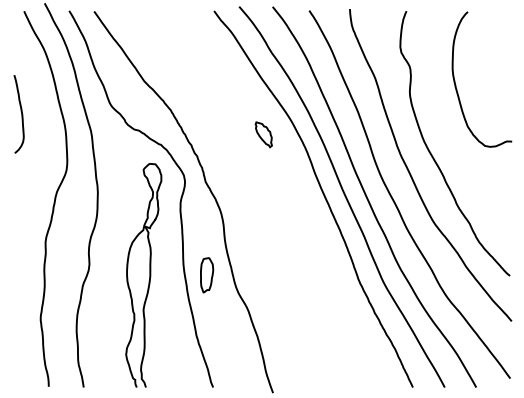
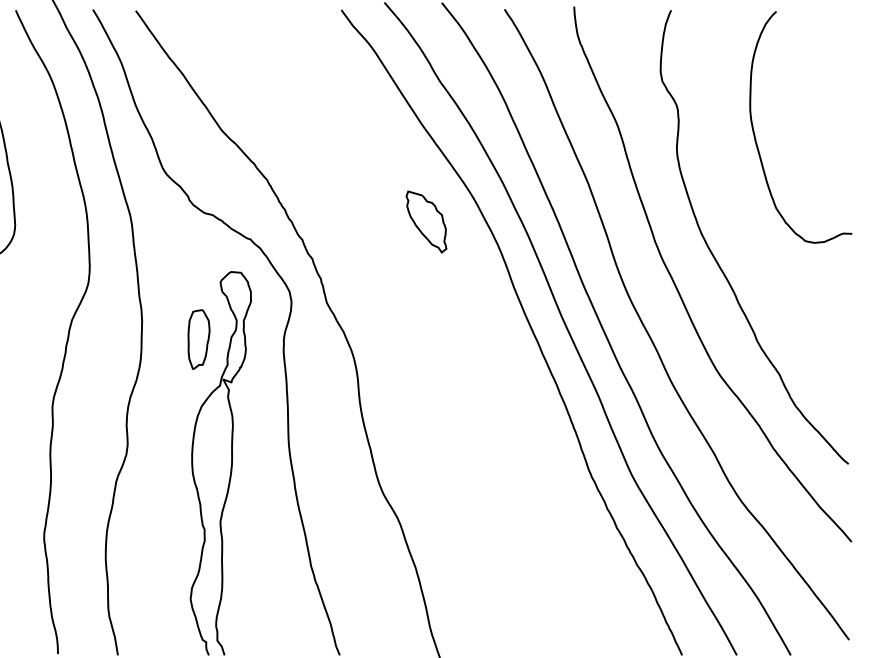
part: (263, 134) -> (426, 221), size x1.43
part: (207, 275) -> (199, 339), moved

